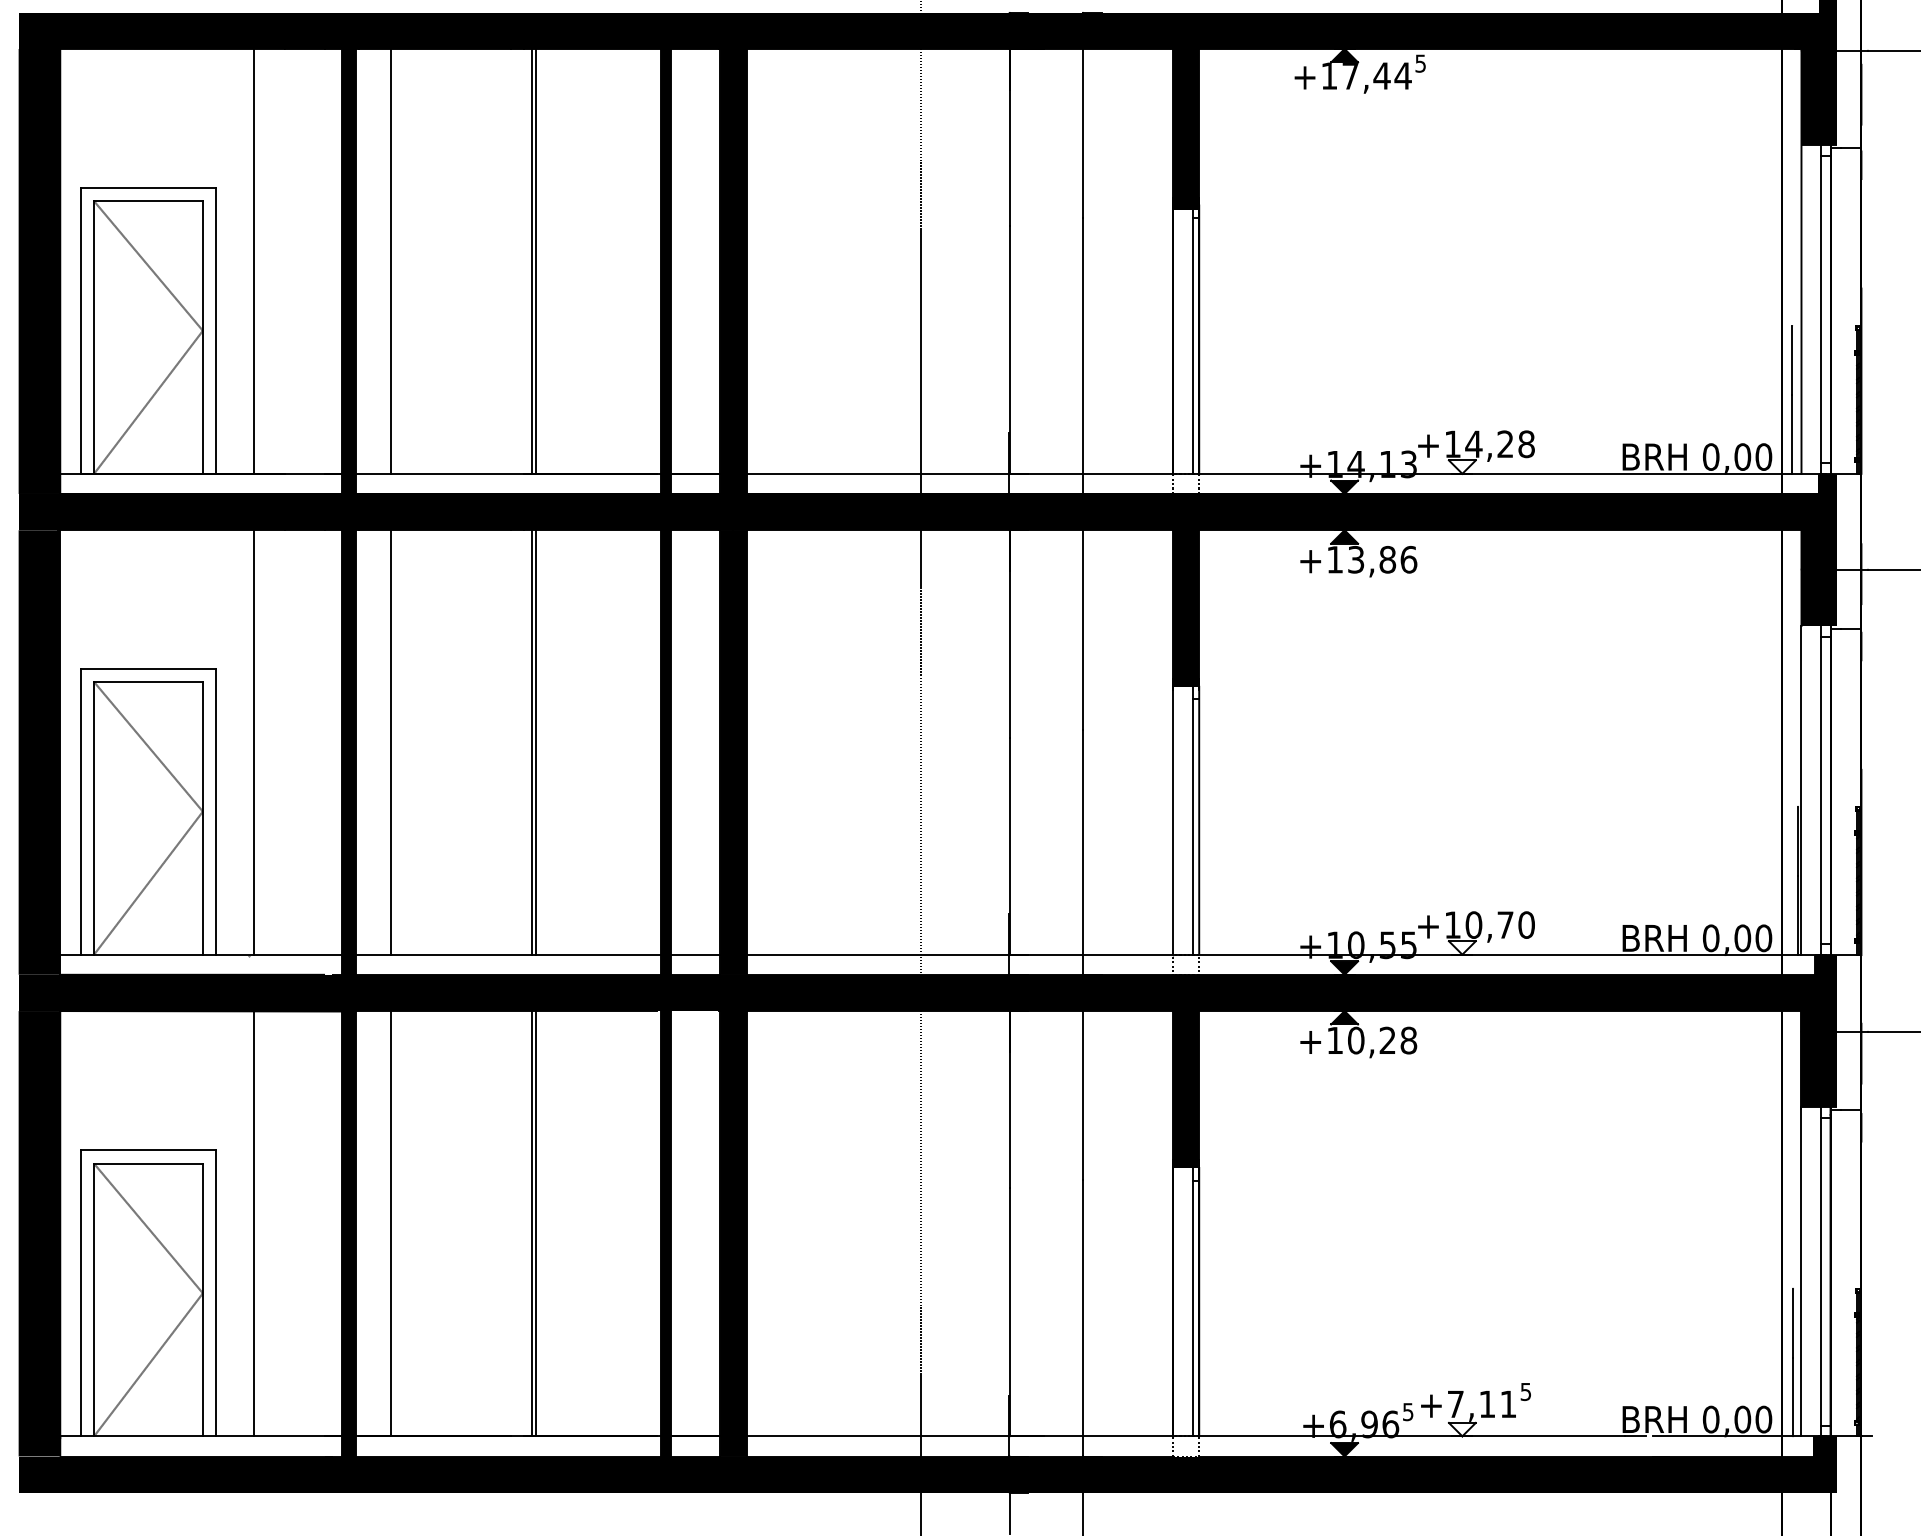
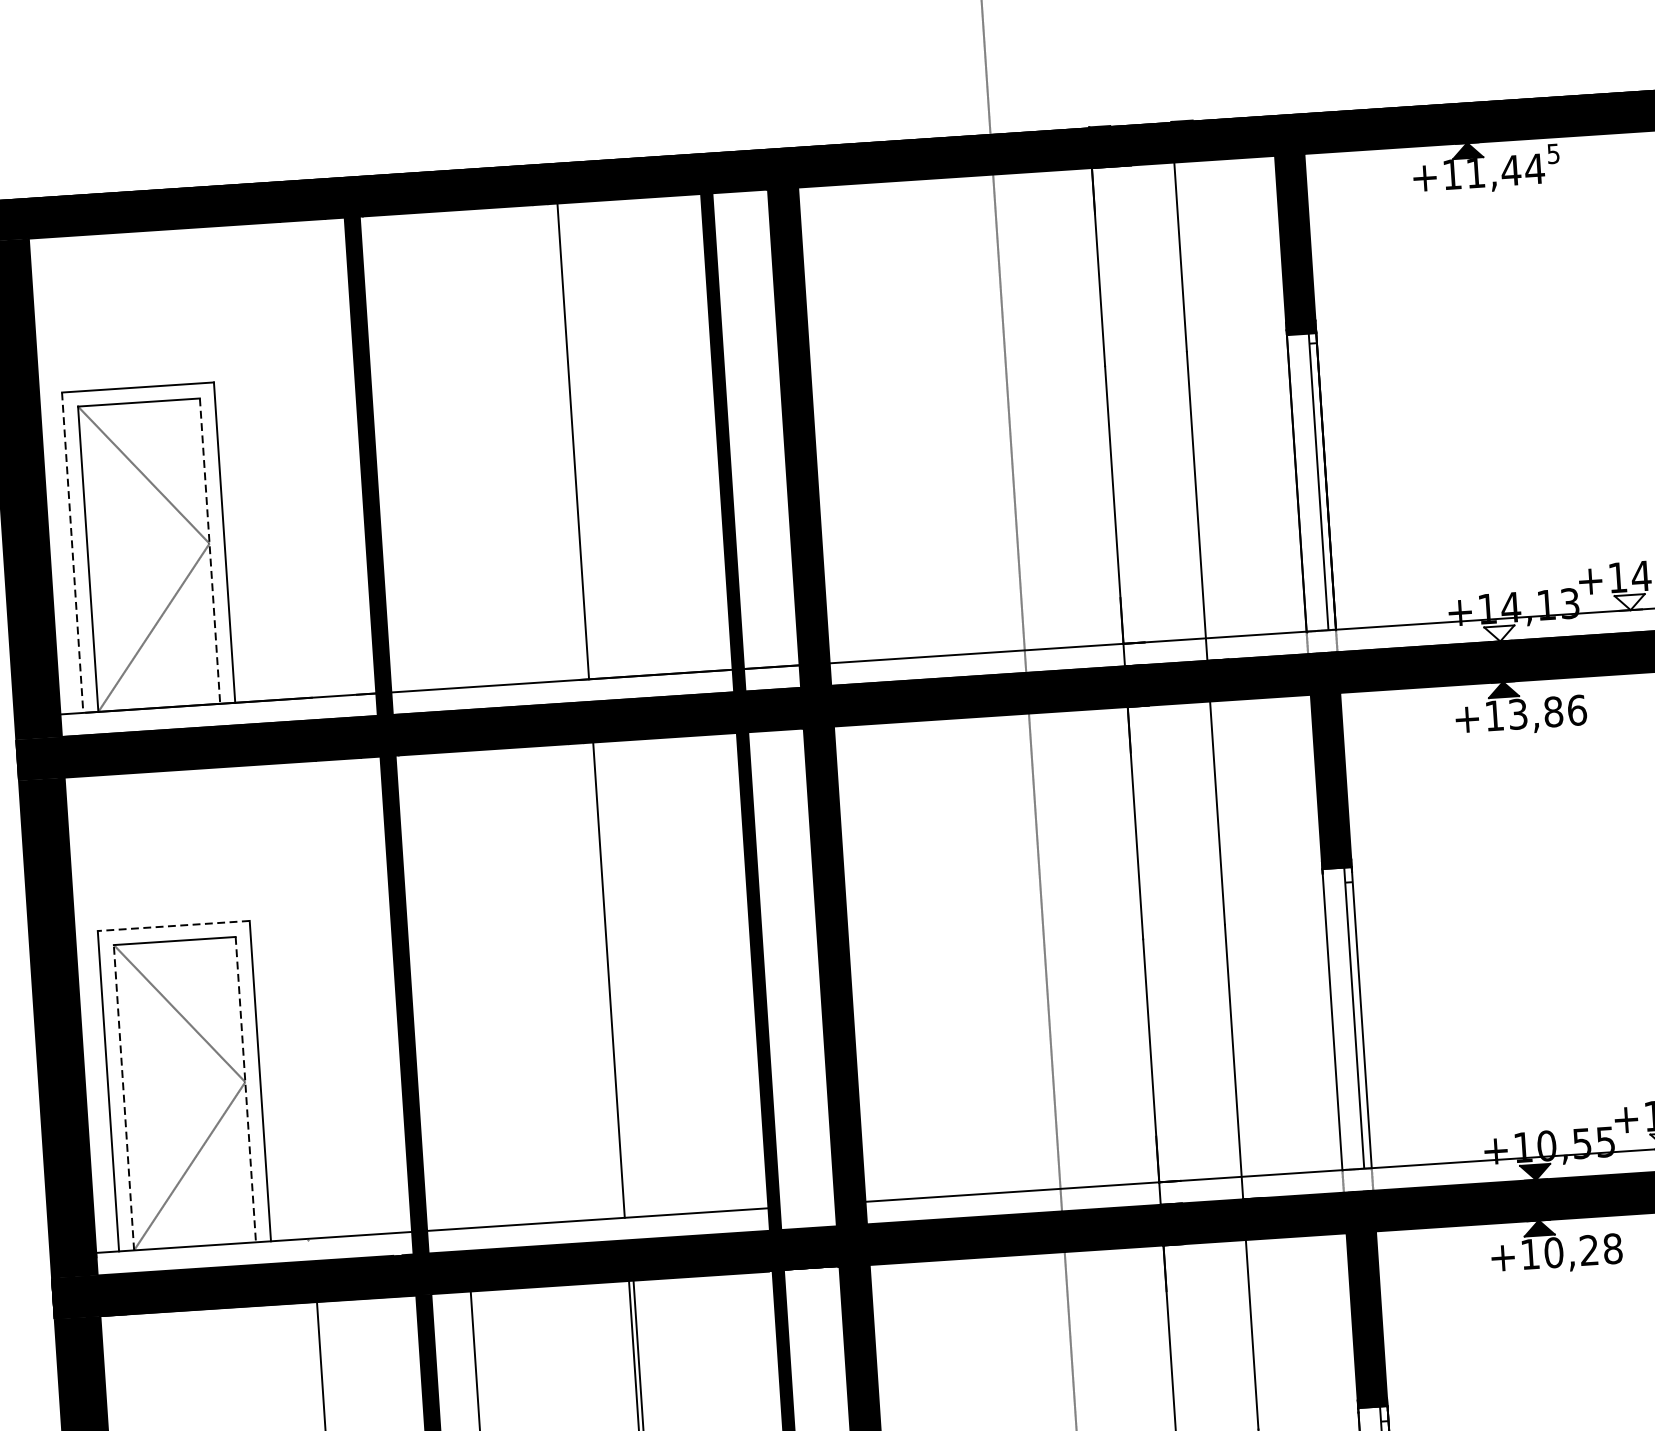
text: (1350, 76) -> (1475, 173), +17,44 -> +11,44
line: (253, 261) -> (261, 462), removed
line: (390, 261) -> (414, 452), removed
line: (536, 261) -> (577, 441), removed
line: (80, 331) -> (72, 553), solid -> dashed
line: (202, 338) -> (209, 552), solid -> dashed
fill: (1344, 486) -> (1499, 633), removed
line: (148, 668) -> (173, 925), solid -> dashed
line: (253, 742) -> (296, 1000), removed
line: (390, 742) -> (450, 990), removed
line: (536, 742) -> (613, 979), removed
line: (94, 817) -> (124, 1096), solid -> dashed
line: (202, 818) -> (245, 1089), solid -> dashed
line: (695, 954) -> (807, 1205), removed

